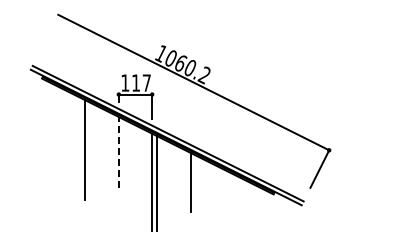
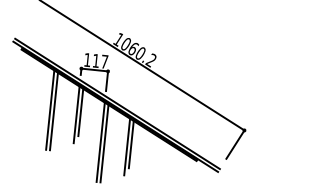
line: (123, 148) -> (80, 112), added
line: (90, 150) -> (54, 110), added
line: (118, 152) -> (76, 114), dashed -> solid
line: (185, 185) -> (127, 146), added

